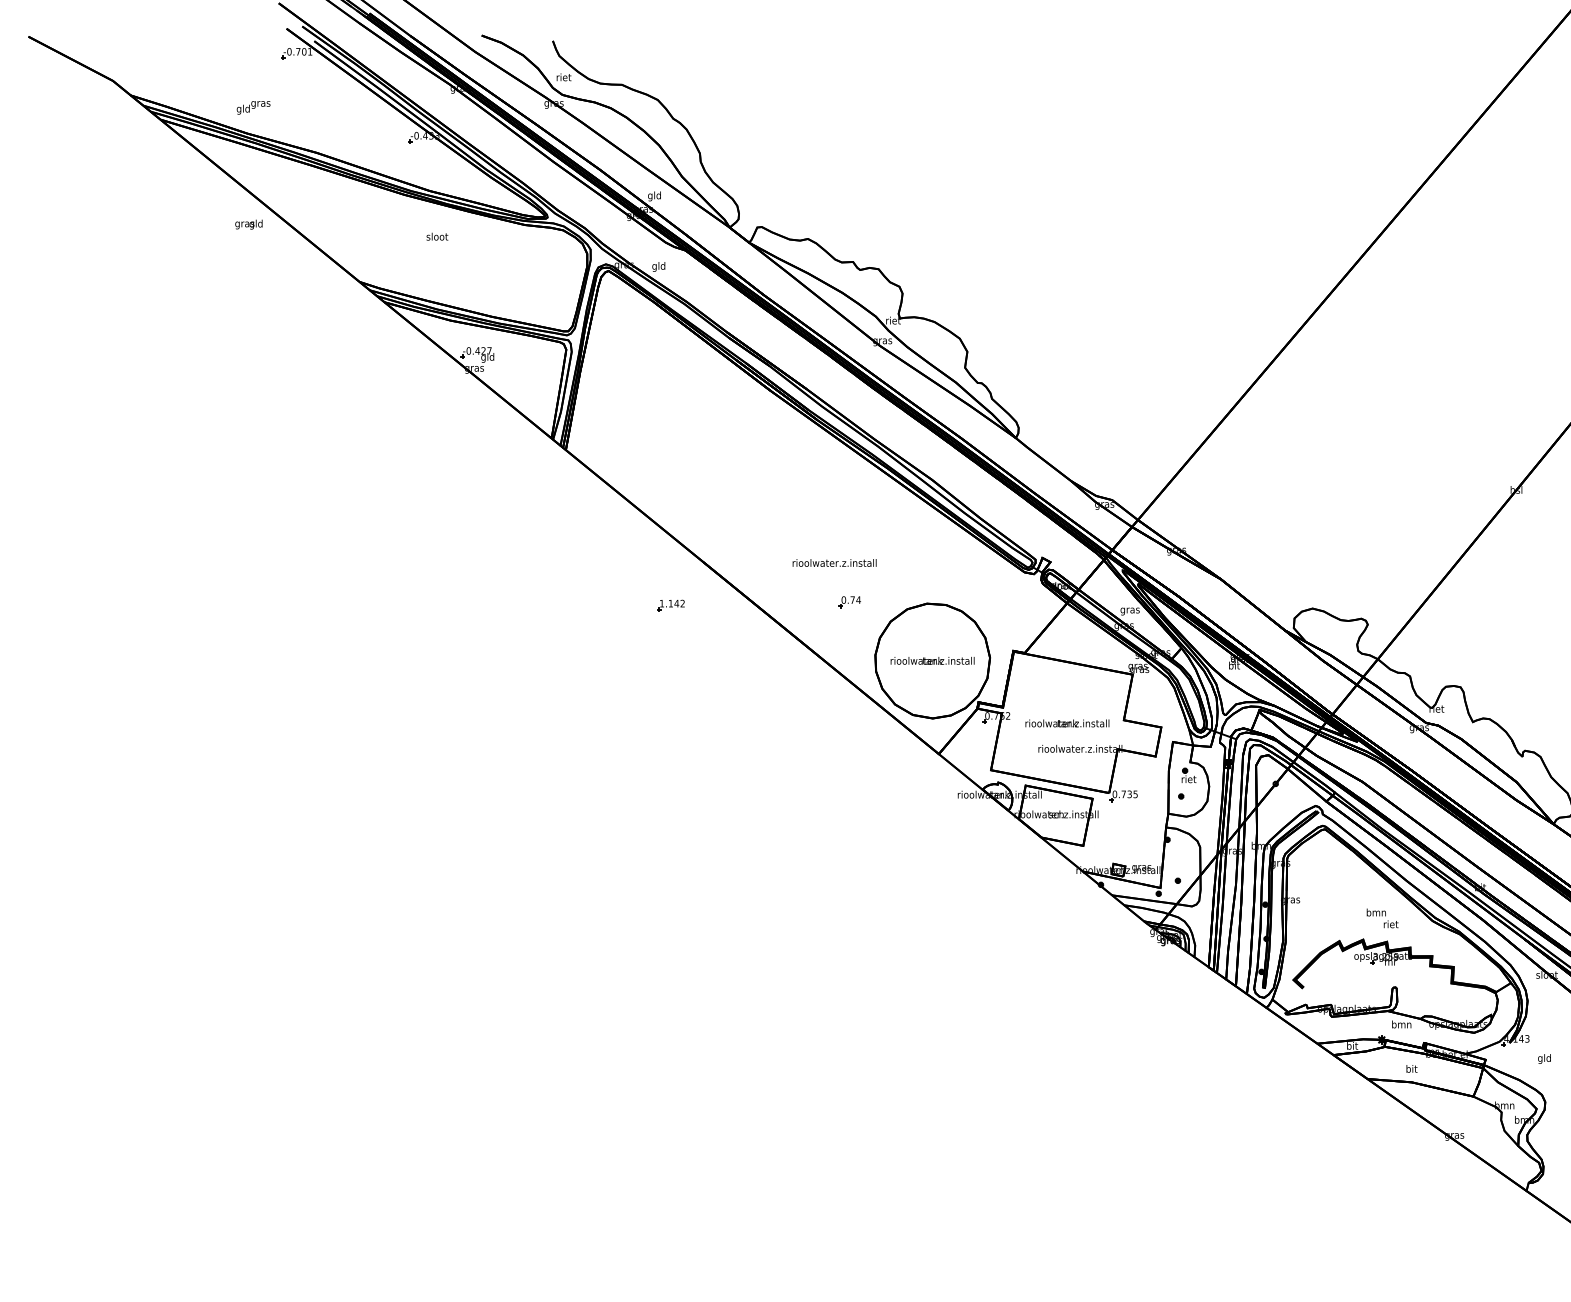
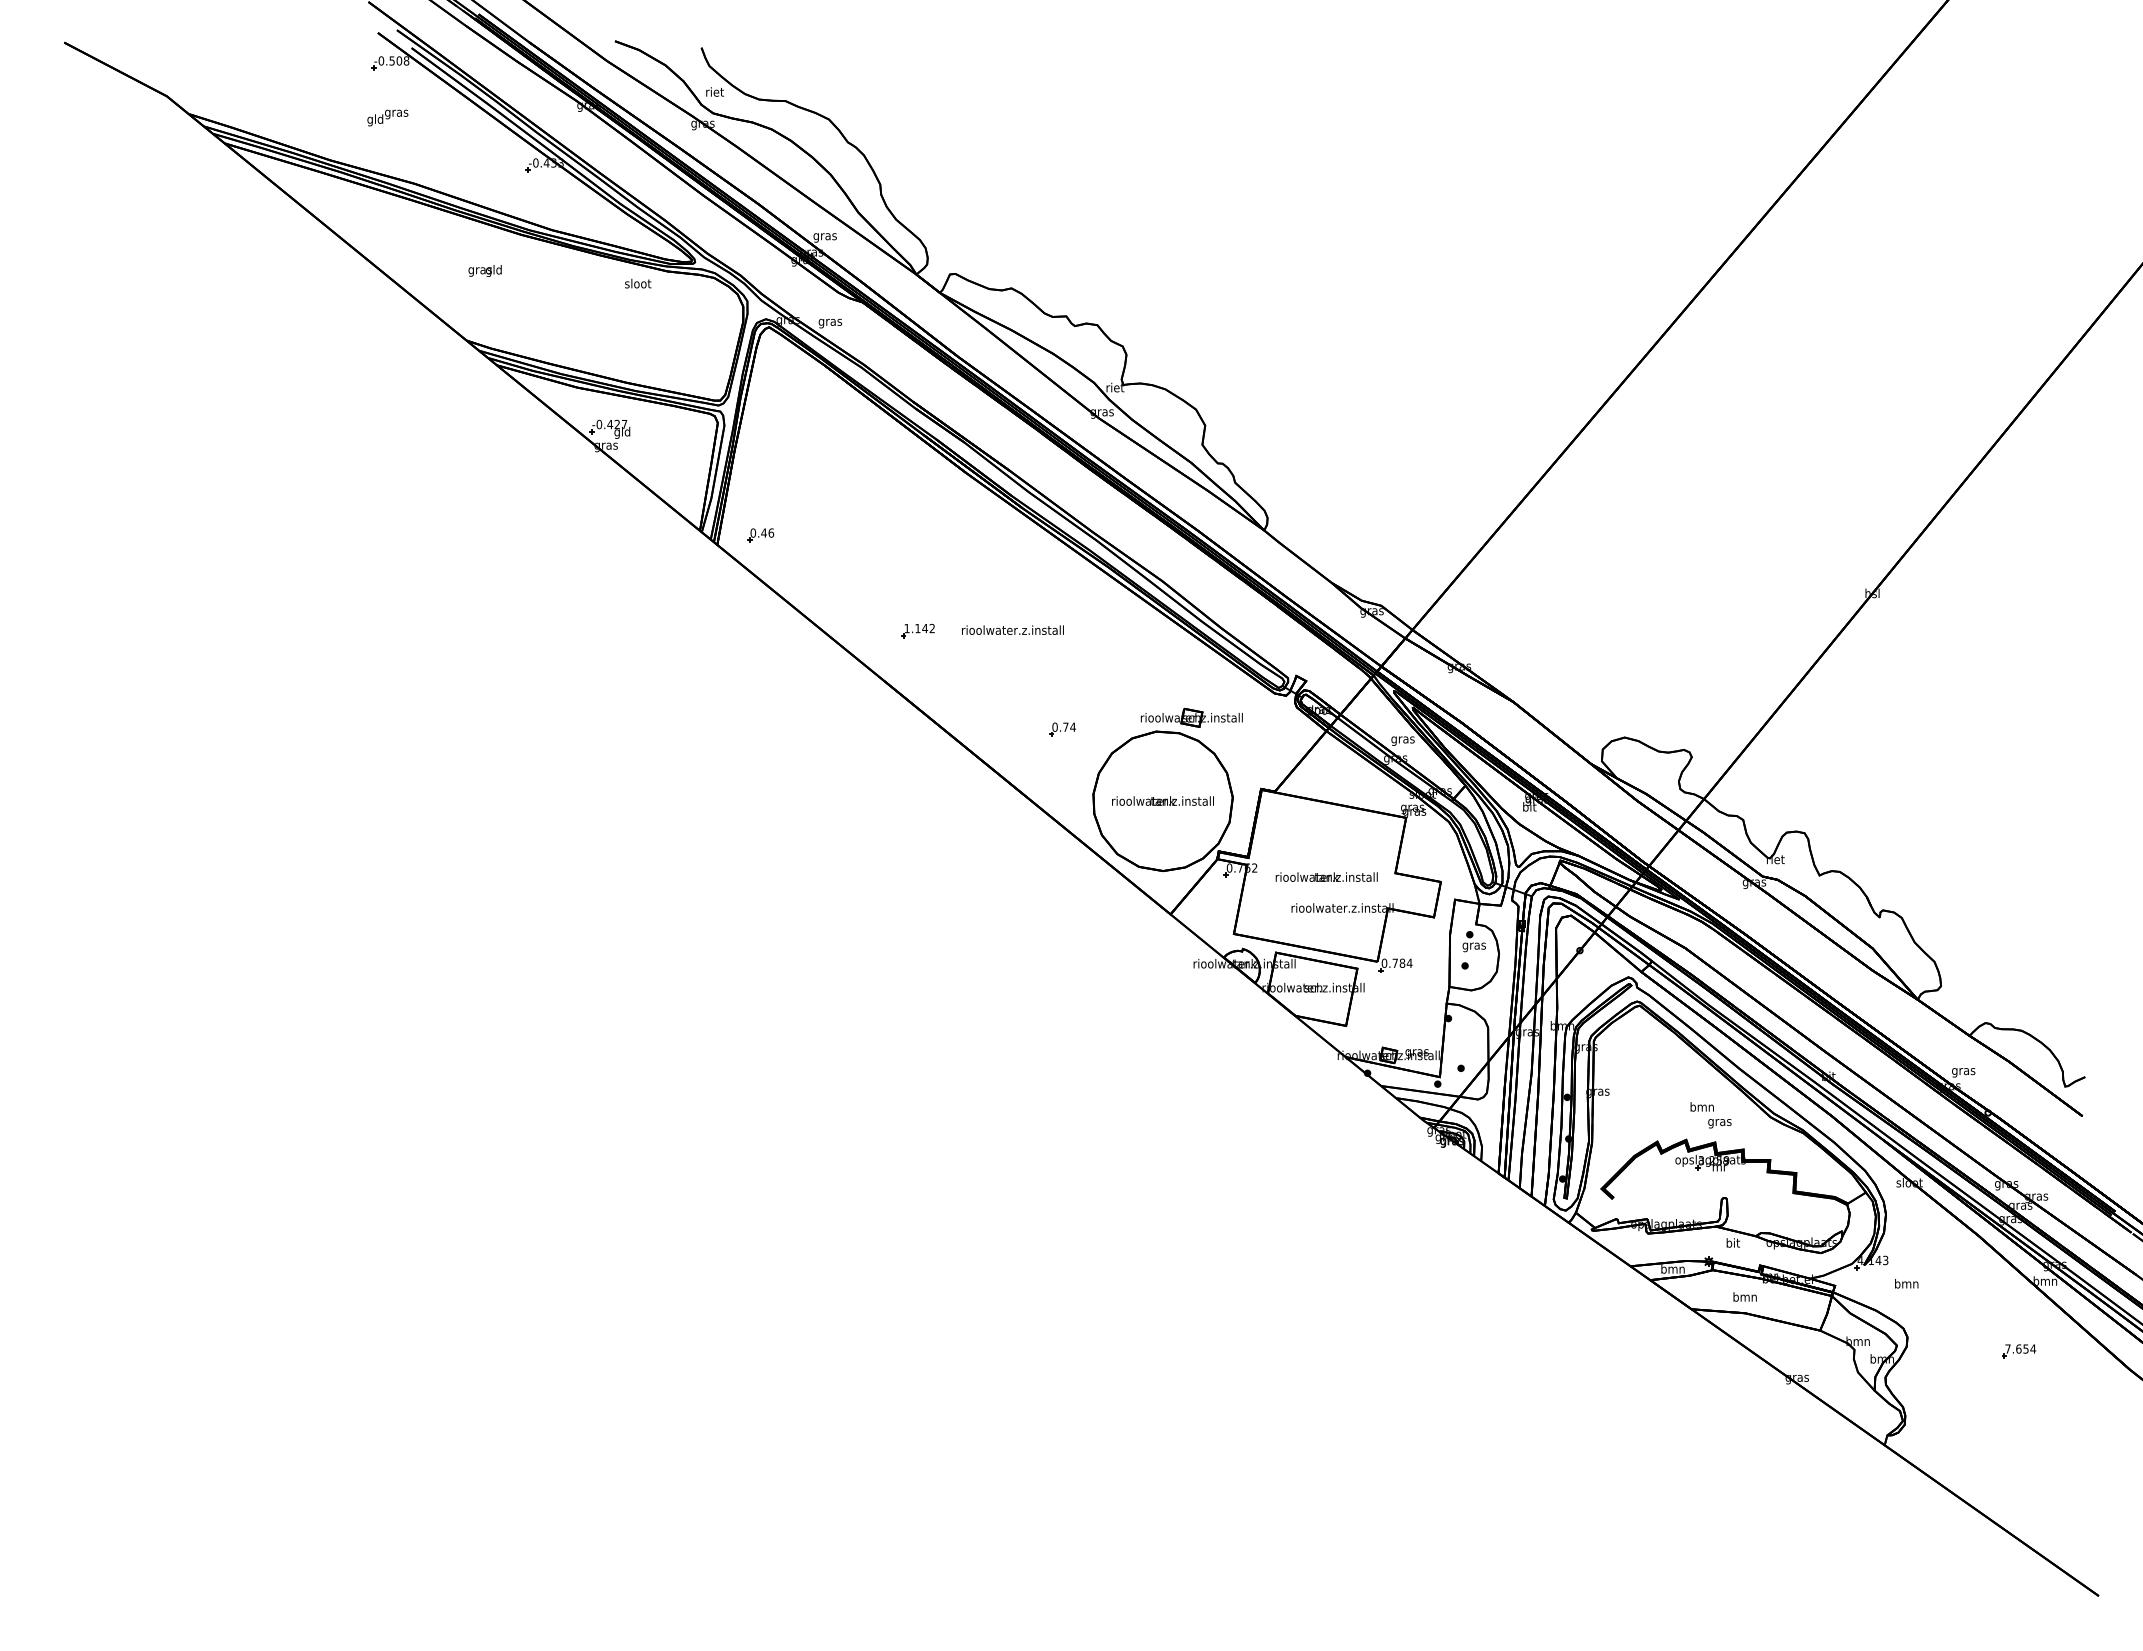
text: (304, 51) -> (399, 60), -0.701 -> -0.508
text: (253, 107) -> (387, 117), moved
text: (654, 196) -> (824, 236), gld -> gras
text: (248, 224) -> (484, 270), moved
text: (437, 236) -> (638, 283), moved
text: (658, 267) -> (829, 322), gld -> gras
part: (601, 442) -> (760, 535), added
text: (834, 562) -> (1012, 629), moved
part: (956, 592) -> (1191, 717), added
part: (670, 606) -> (917, 631), moved
text: (1188, 780) -> (1473, 946), riet -> gras
text: (1132, 793) -> (1405, 962), 0.735 -> 0.784
text: (1390, 925) -> (1719, 1122), riet -> gras
text: (1401, 1024) -> (1732, 1242), bmn -> bit
text: (1351, 1045) -> (1672, 1268), bit -> bmn
text: (1544, 1058) -> (1906, 1284), gld -> bmn
text: (1411, 1068) -> (1744, 1296), bit -> bmn

